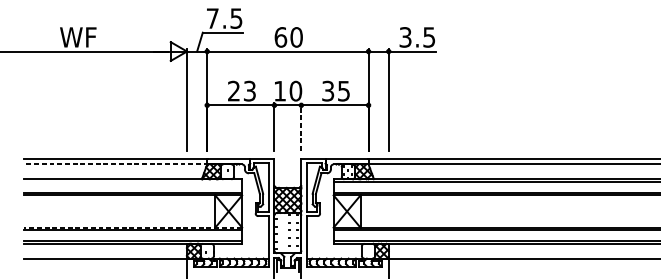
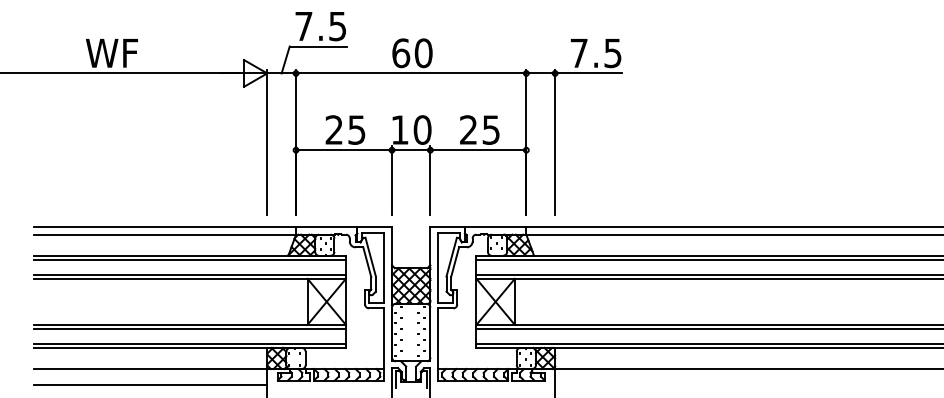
text: (405, 37) -> (578, 53), 3.5 -> 7.5
text: (250, 90) -> (357, 129), 23 -> 25
text: (328, 90) -> (468, 129), 35 -> 25
line: (301, 126) -> (430, 180), dashed -> solid
line: (116, 164) -> (166, 234), dashed -> solid
line: (132, 181) -> (189, 259), added
line: (133, 227) -> (190, 324), dashed -> solid
line: (105, 270) -> (150, 385), added

